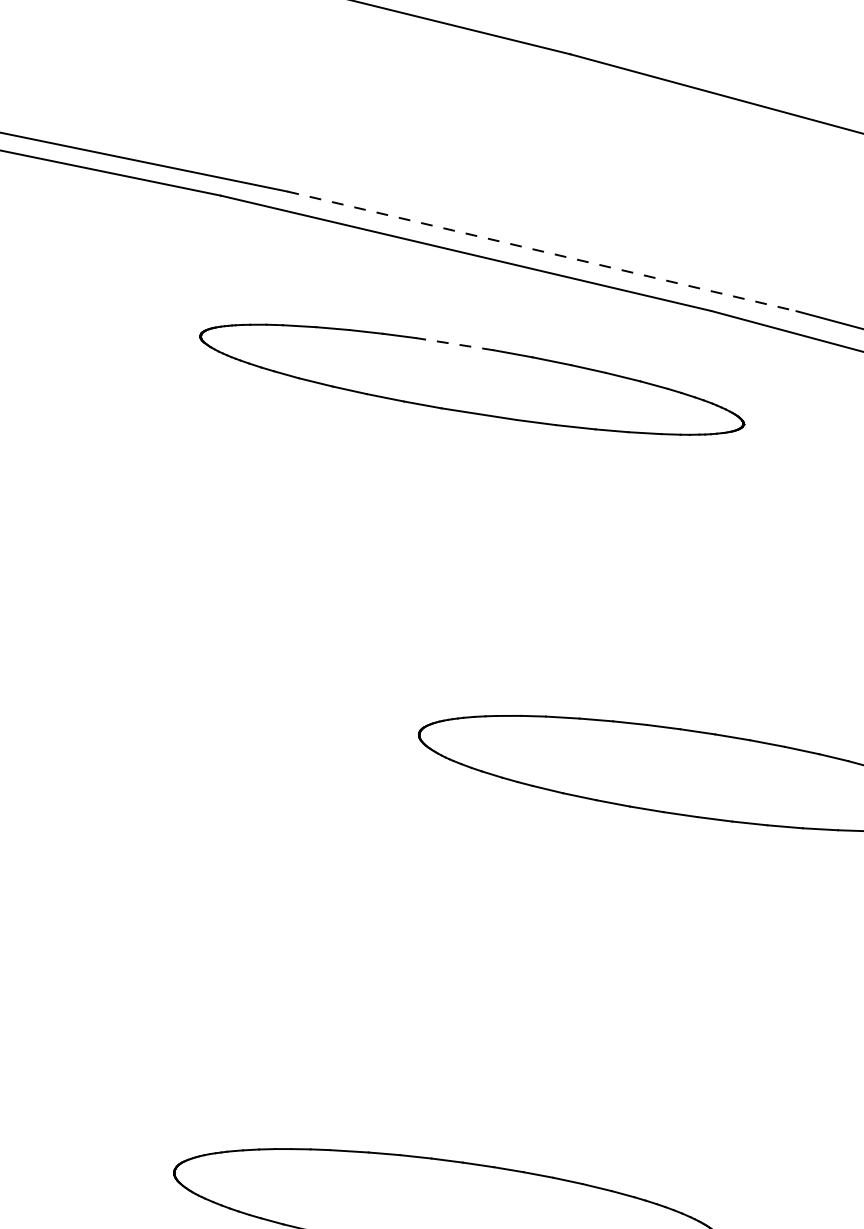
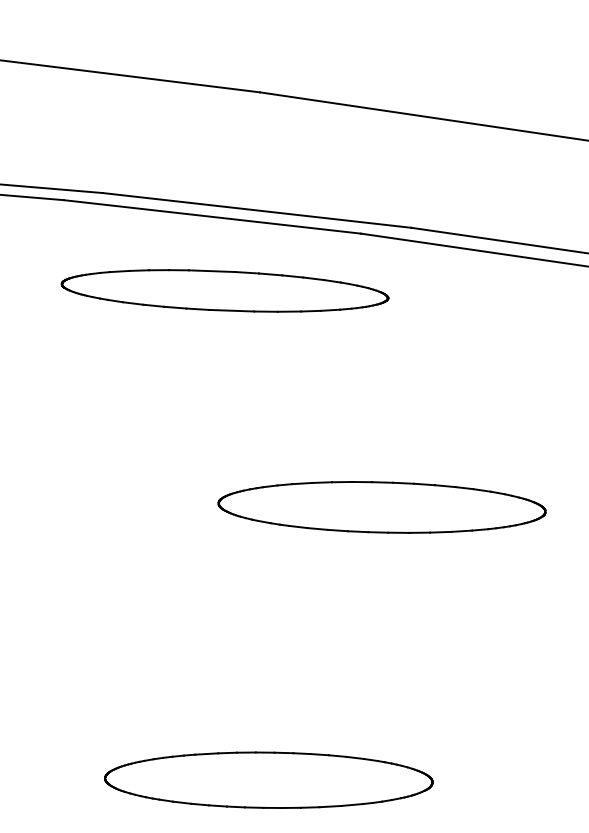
line: (542, 251) -> (257, 210), dashed -> solid
line: (453, 344) -> (211, 271), dashed -> solid

